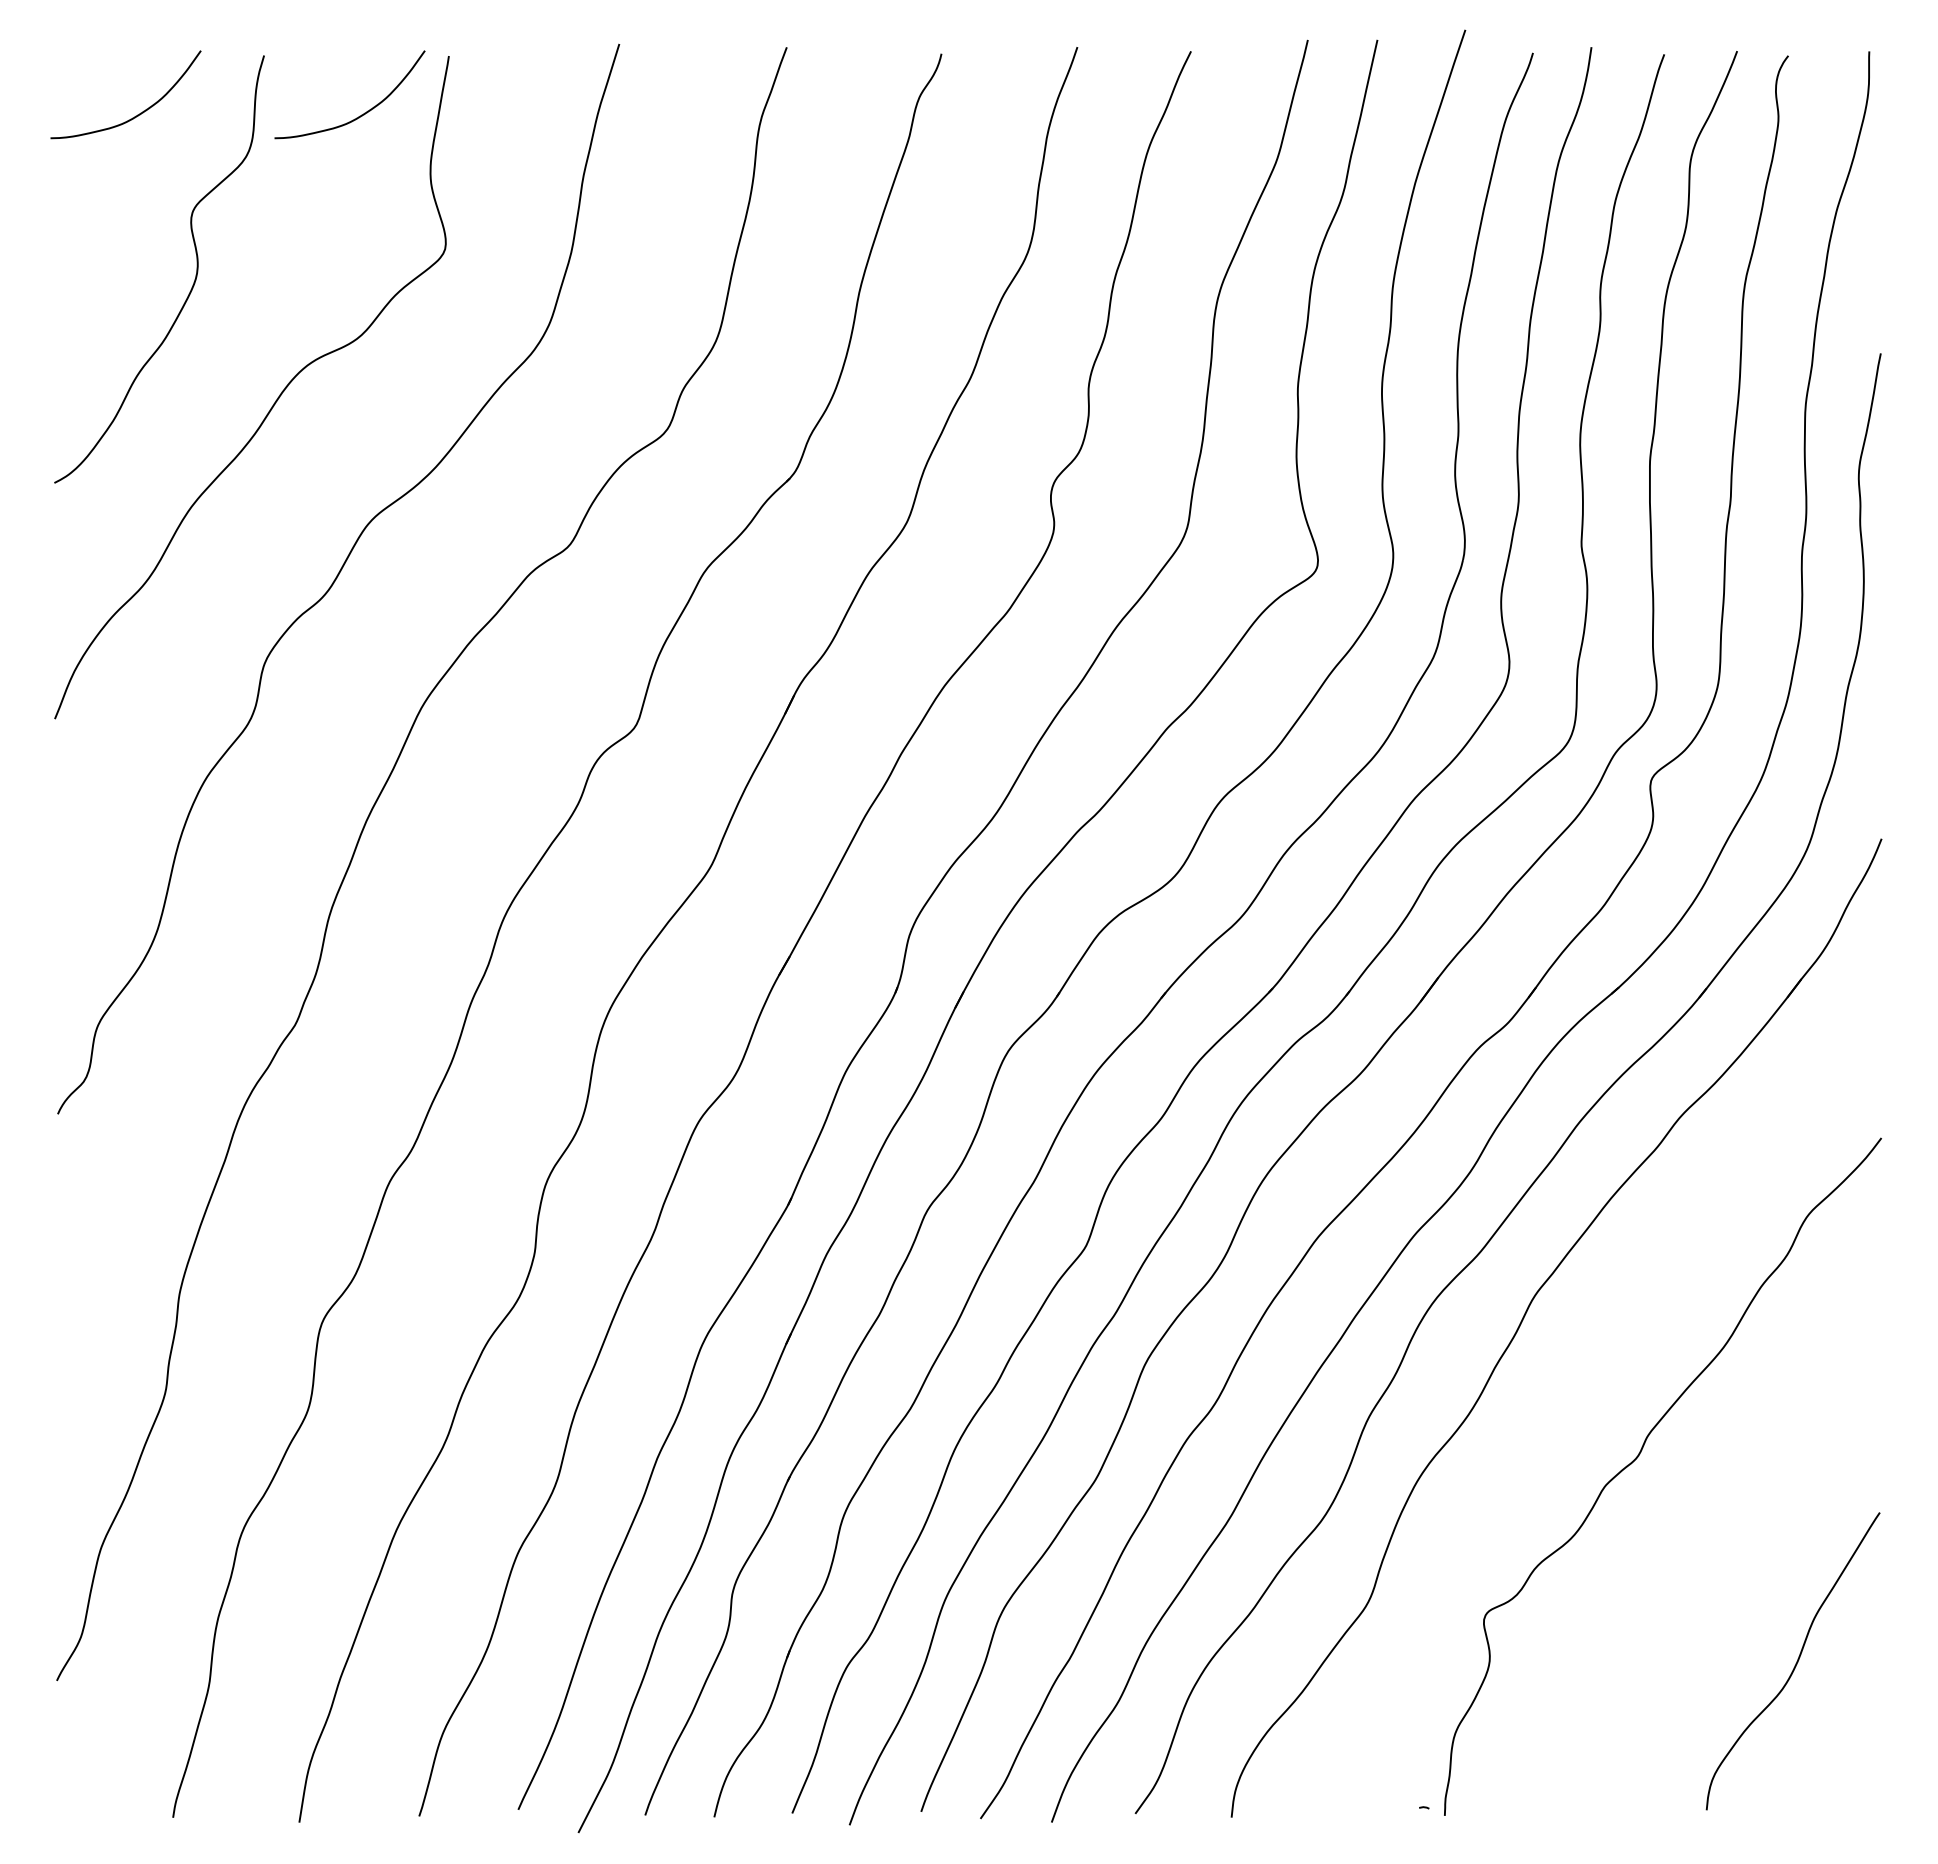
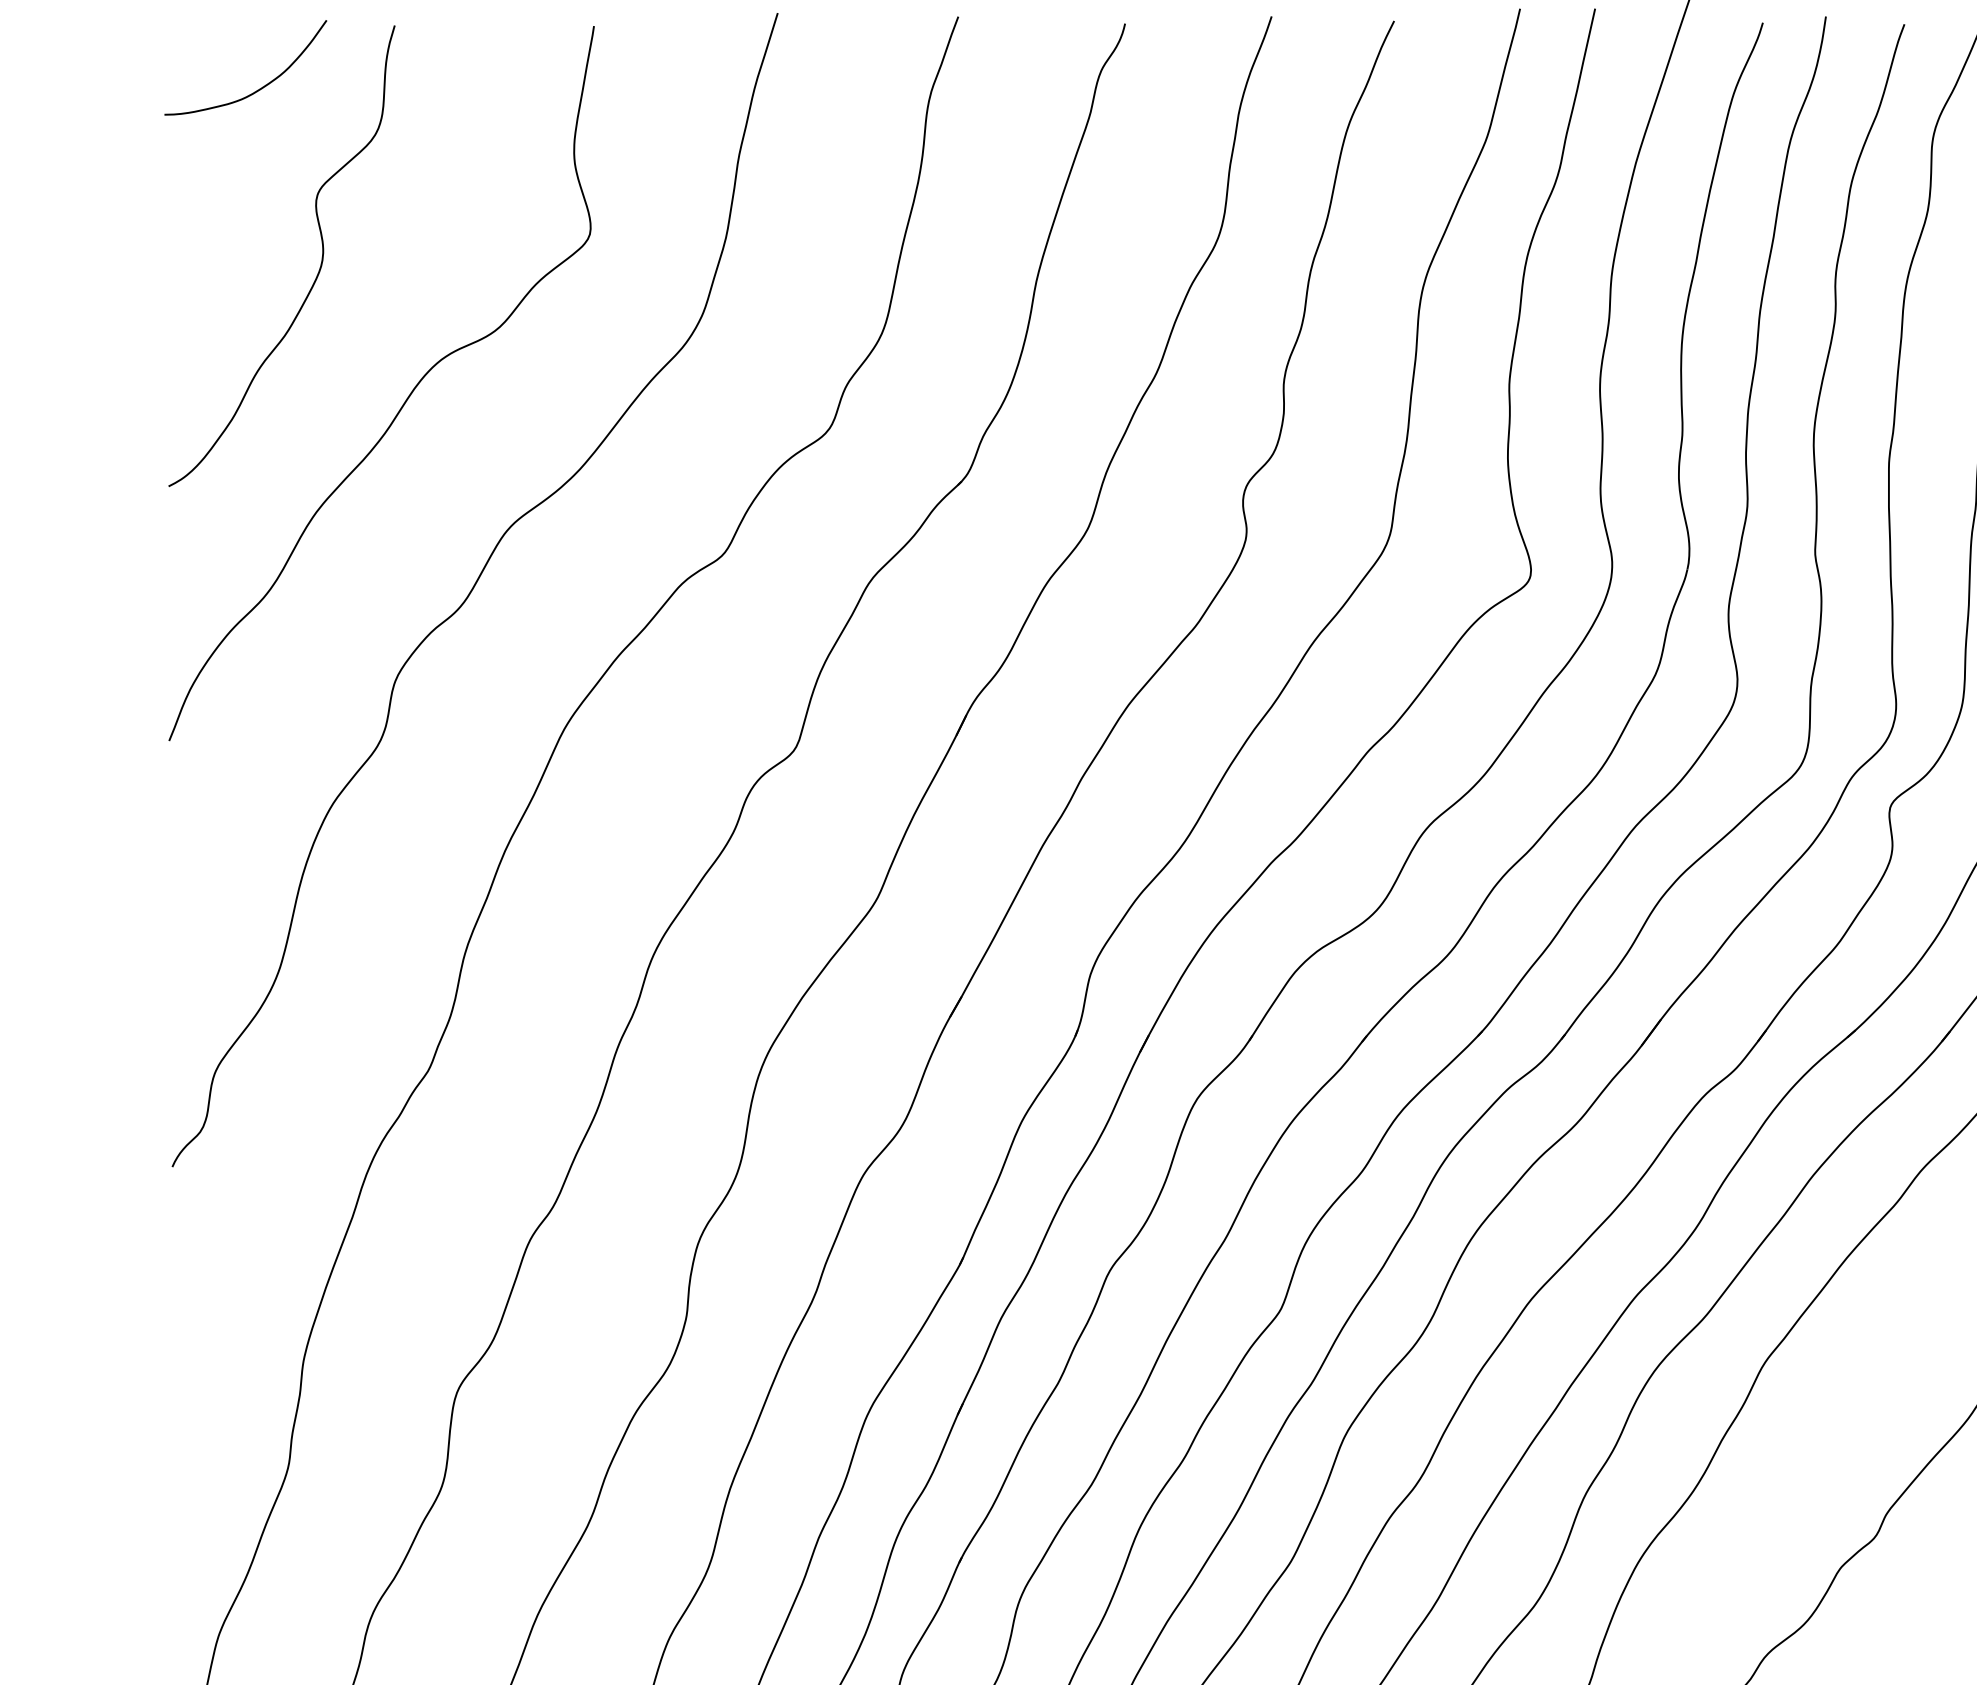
curve: (361, 114) -> (499, 89), removed

